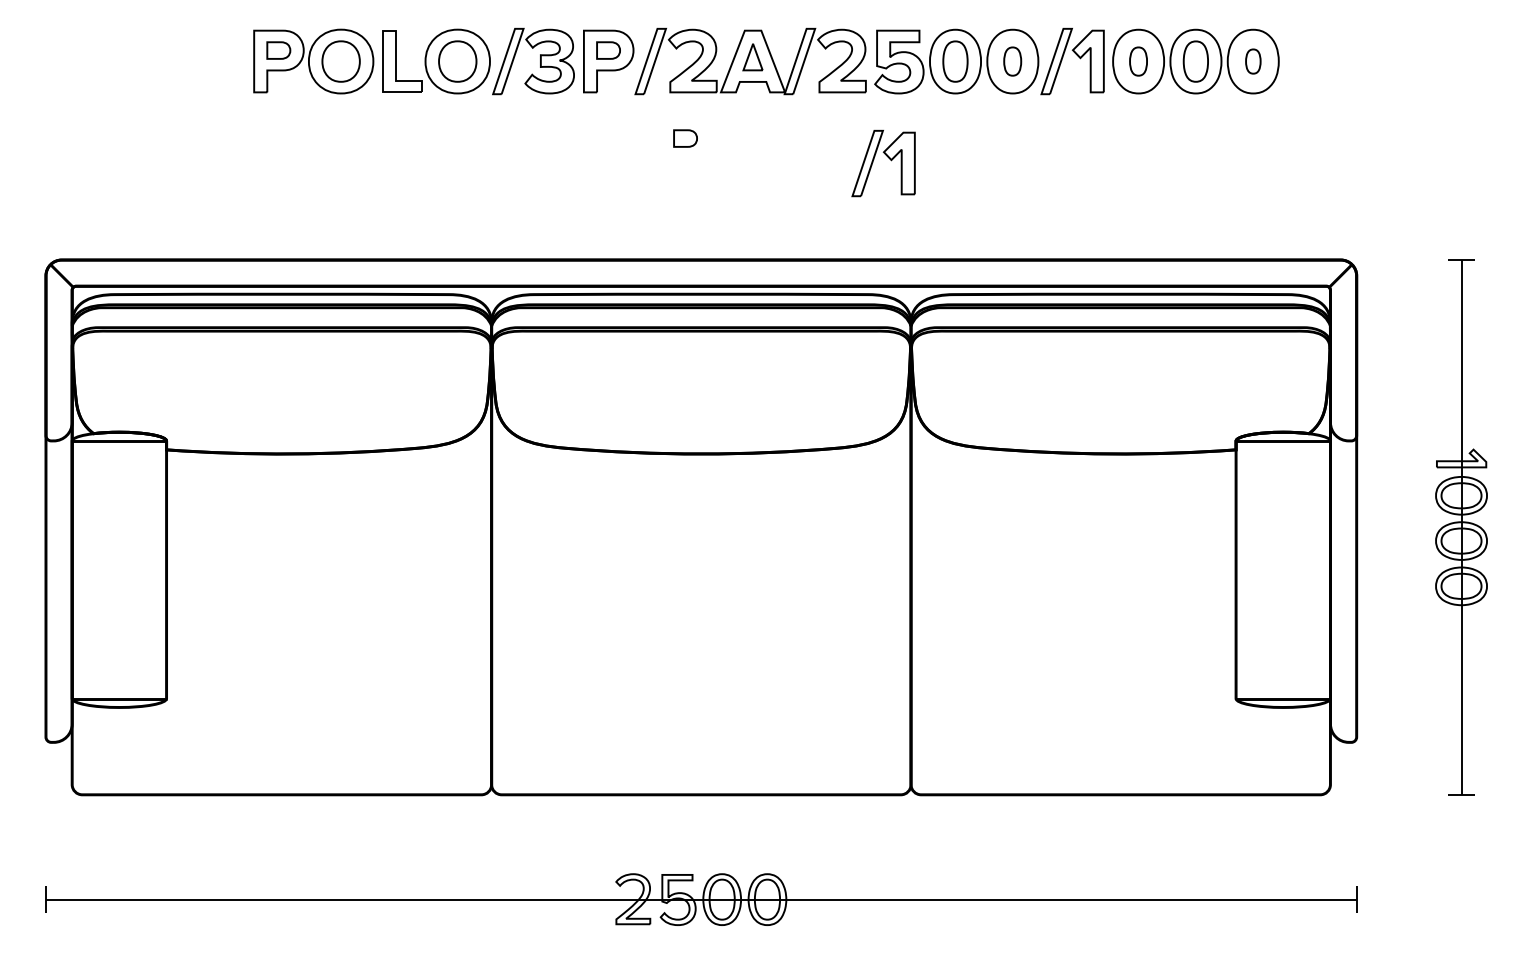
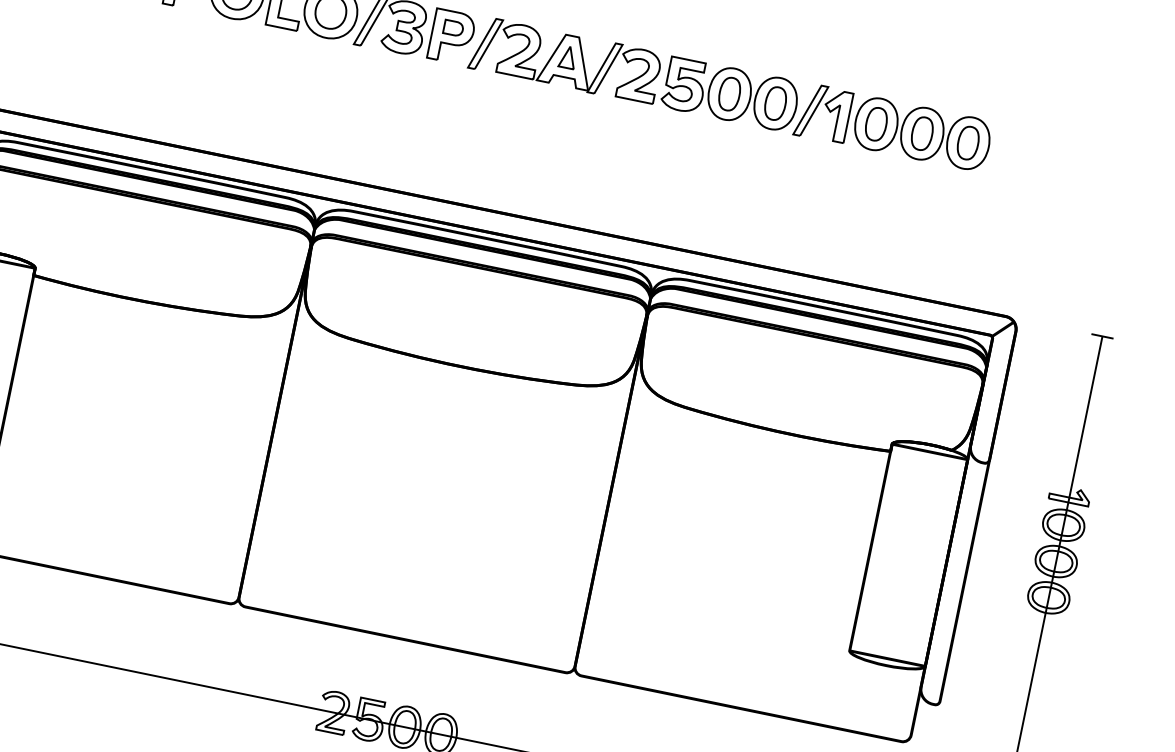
part: (1012, 61) -> (775, 103), size x1.43
part: (1138, 61) -> (876, 124), size x1.43
part: (1253, 61) -> (968, 143), size x1.67
part: (685, 138) -> (500, 111), removed
part: (888, 158) -> (660, 160), removed

